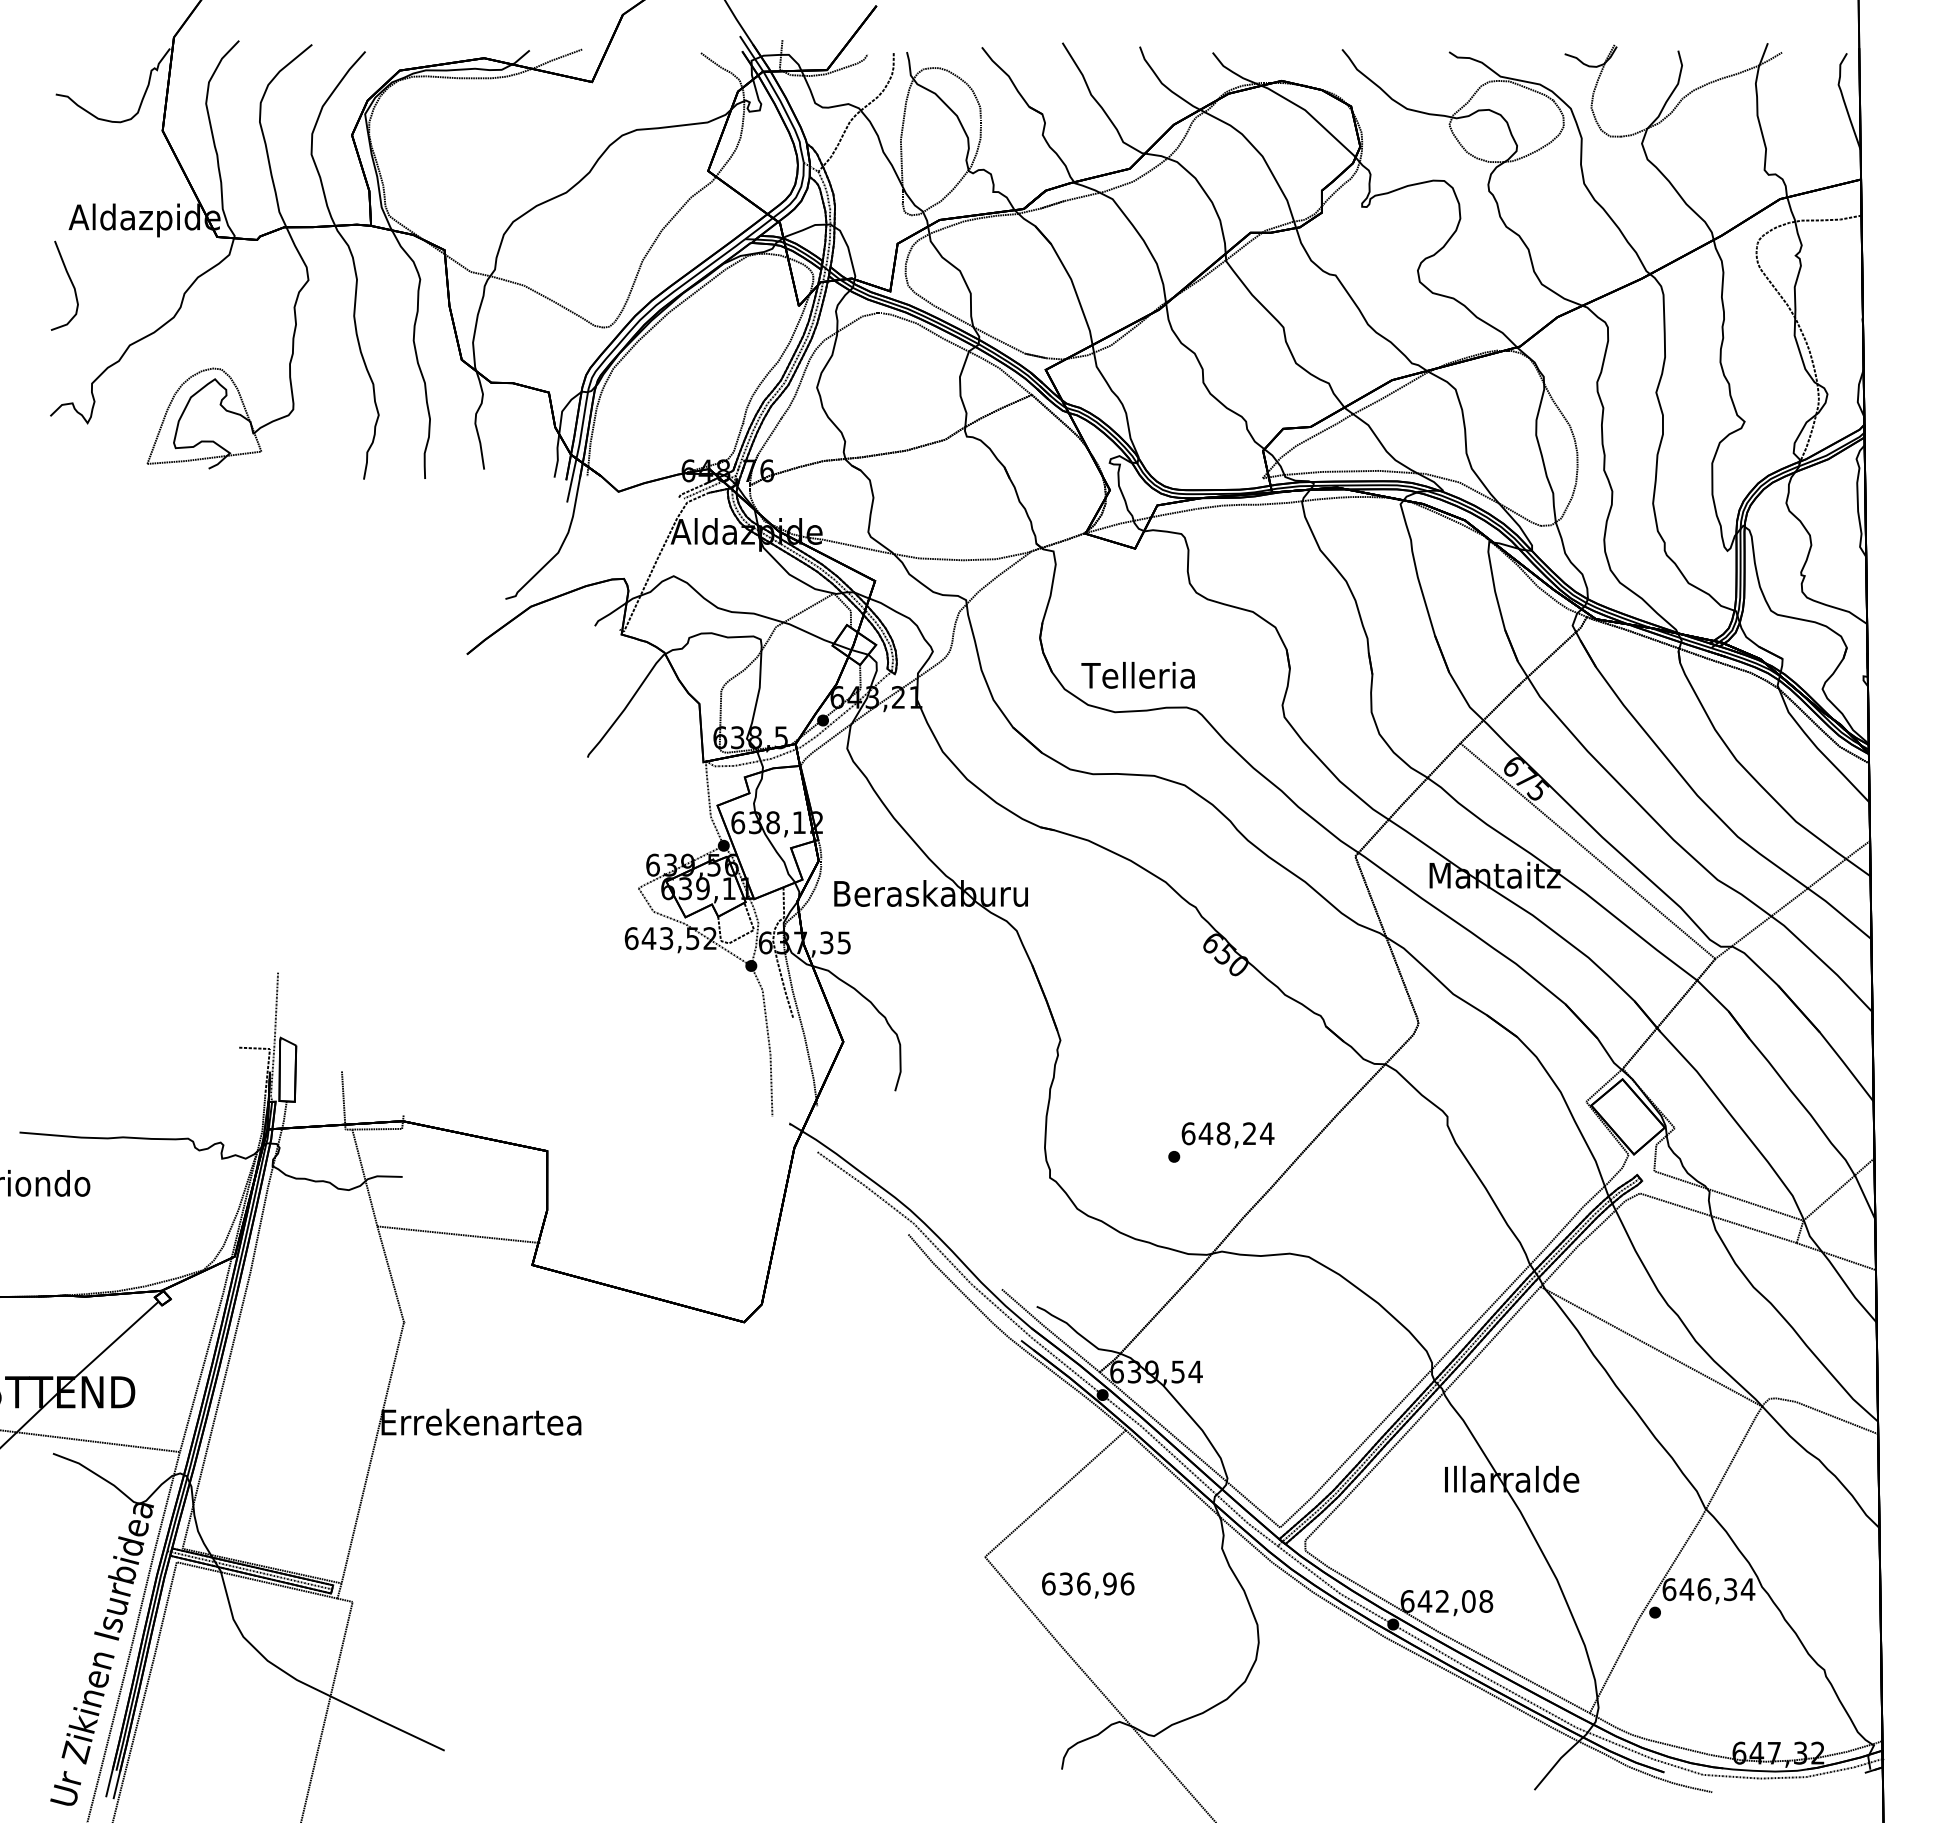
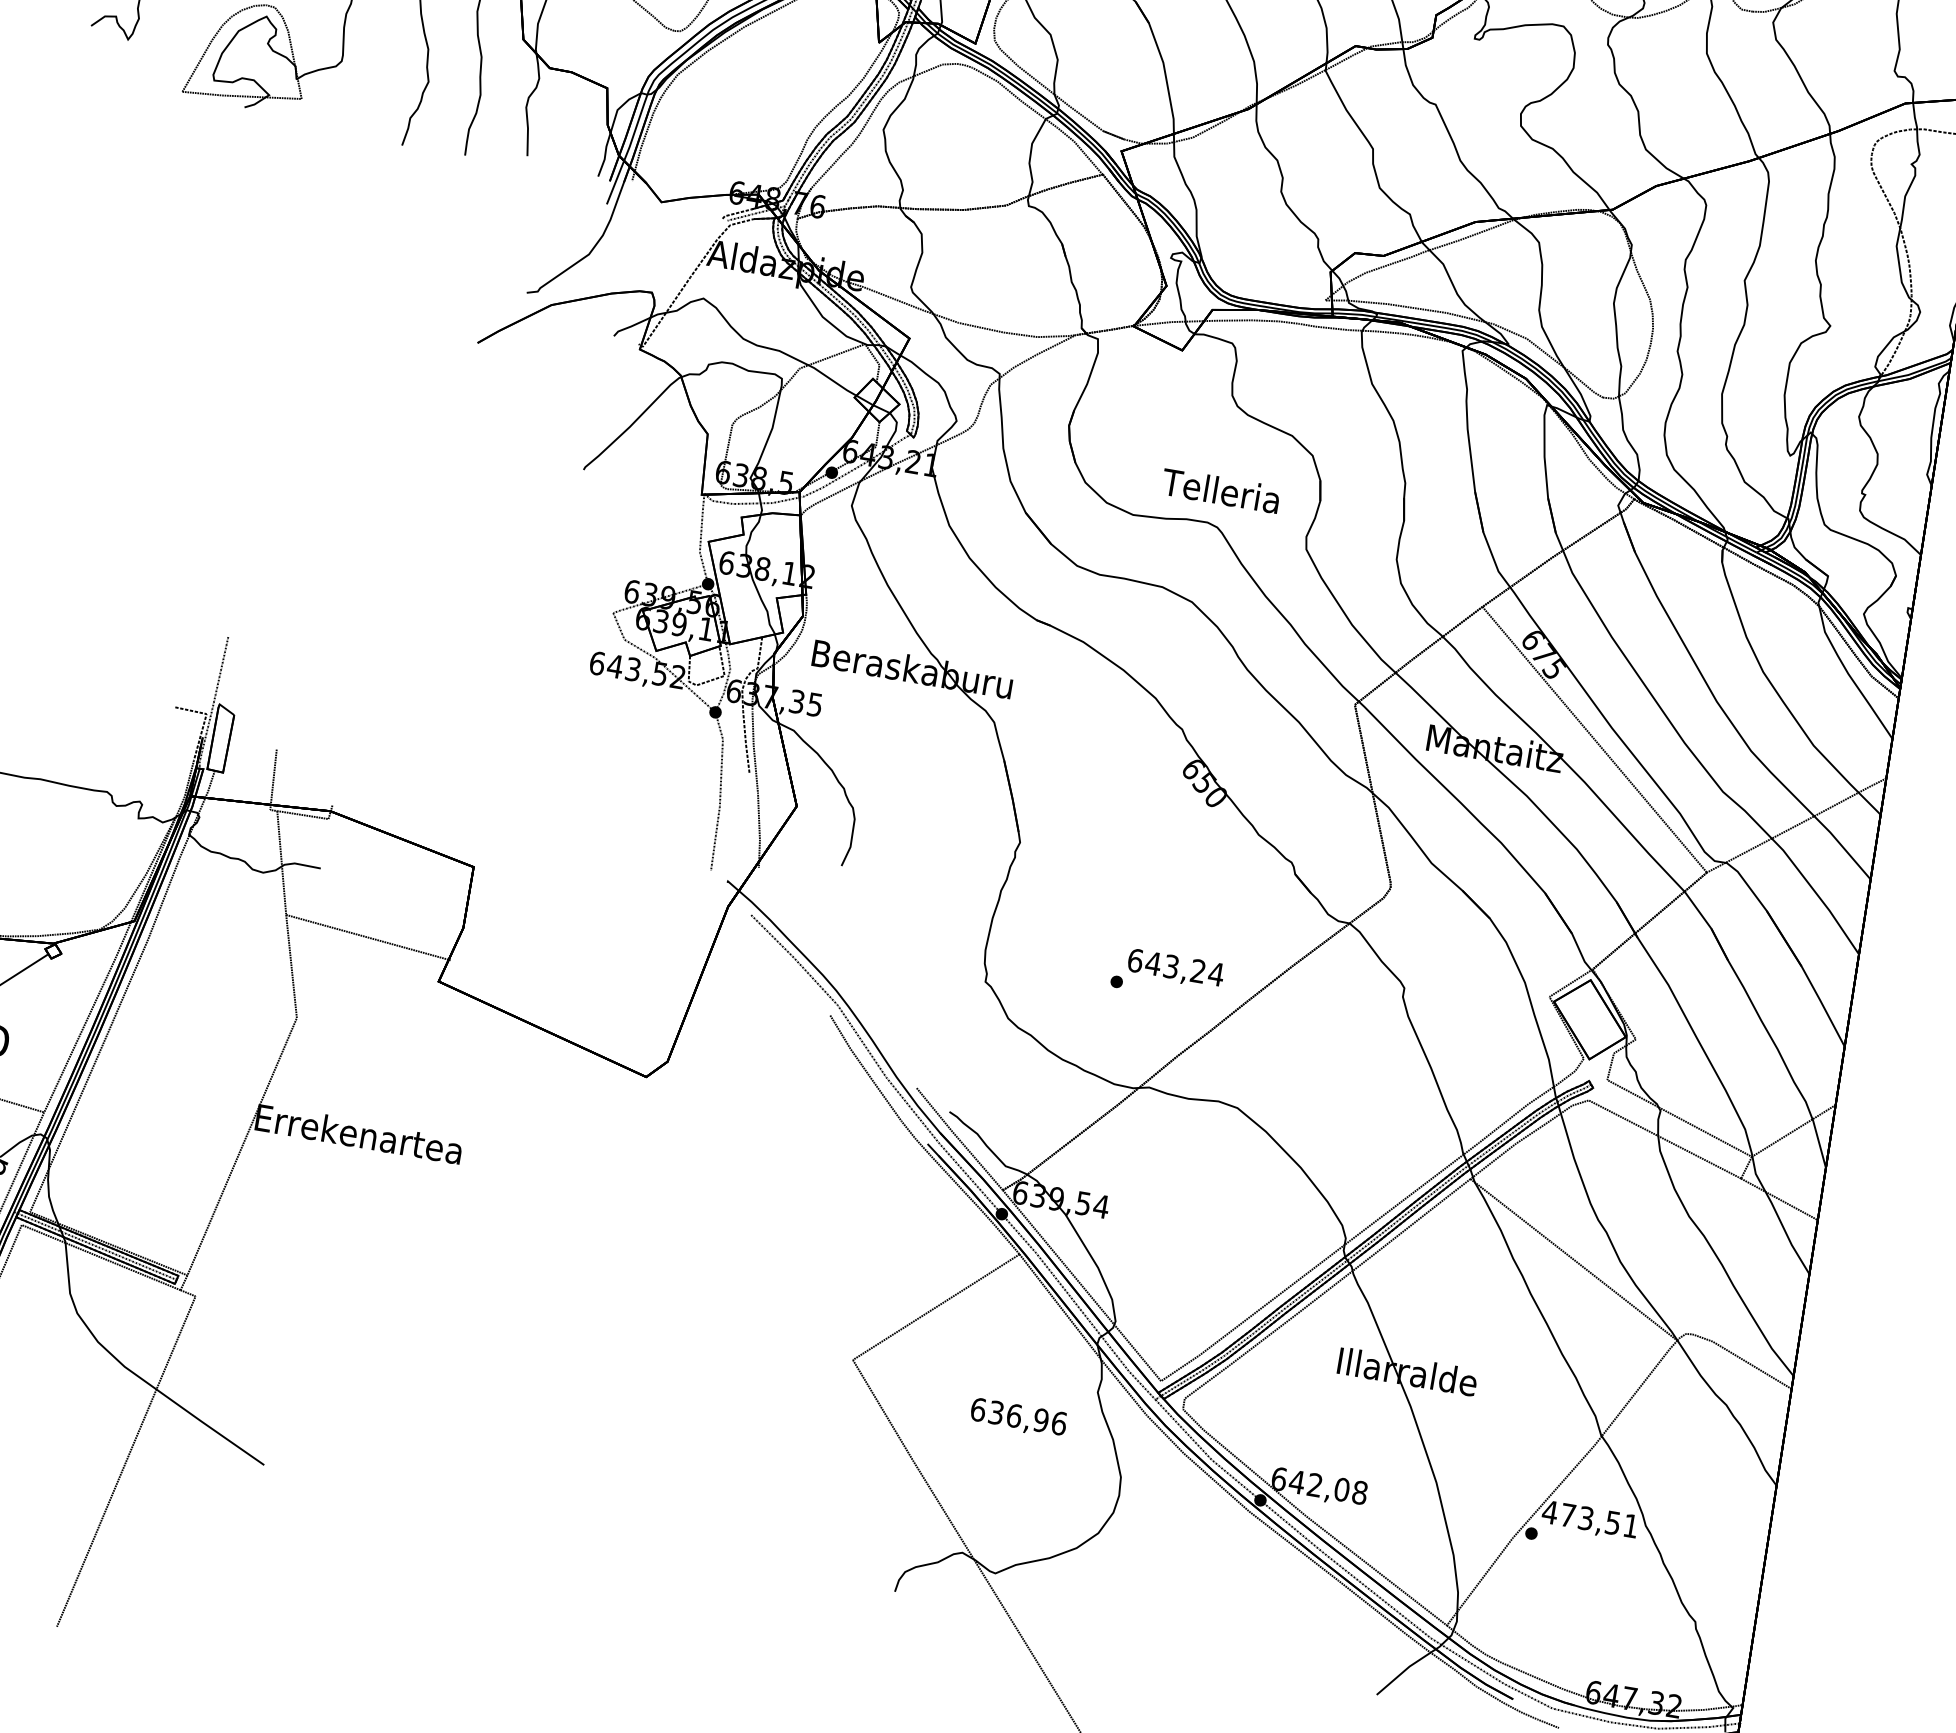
text: (1137, 675) -> (1220, 490), moved
text: (1223, 1133) -> (1171, 966), 648,24 -> 643,24
text: (1088, 1585) -> (1018, 1418), moved
text: (1708, 1589) -> (1590, 1519), 646,34 -> 473,51

